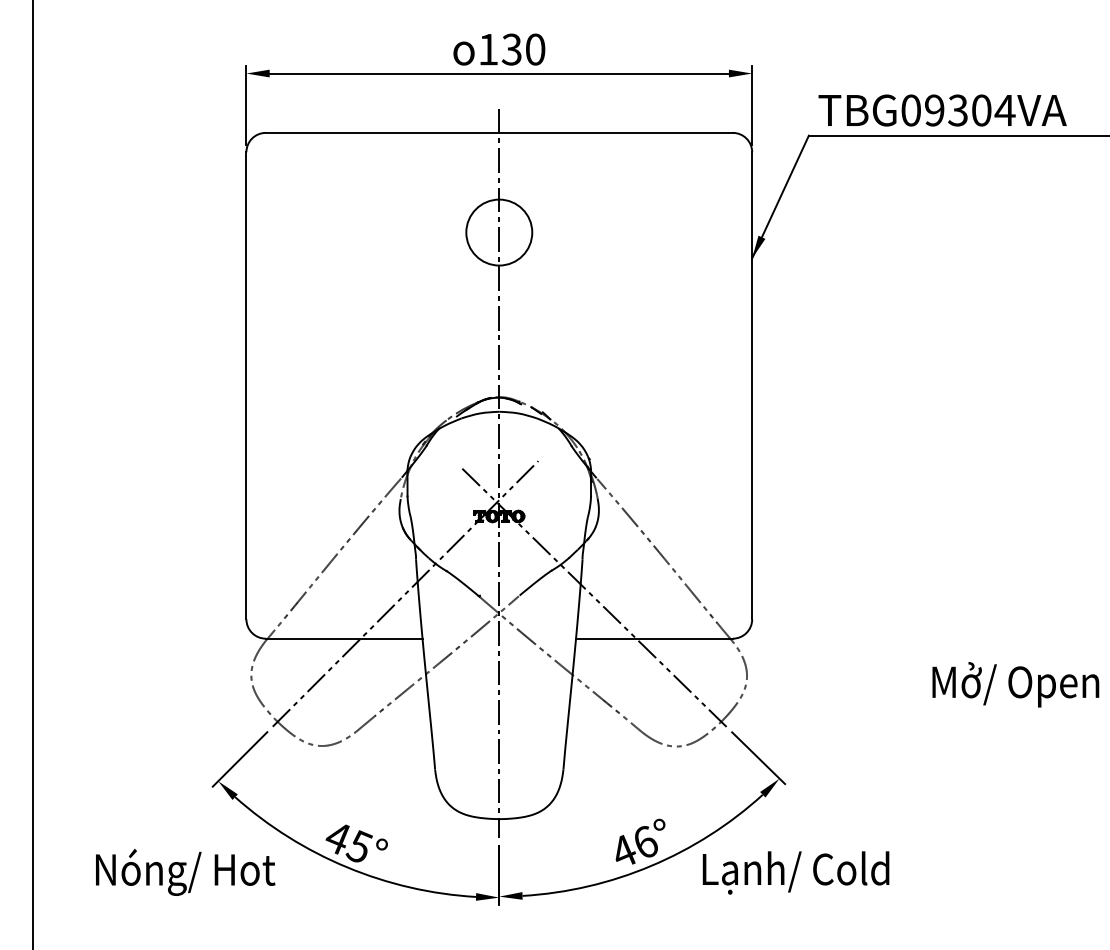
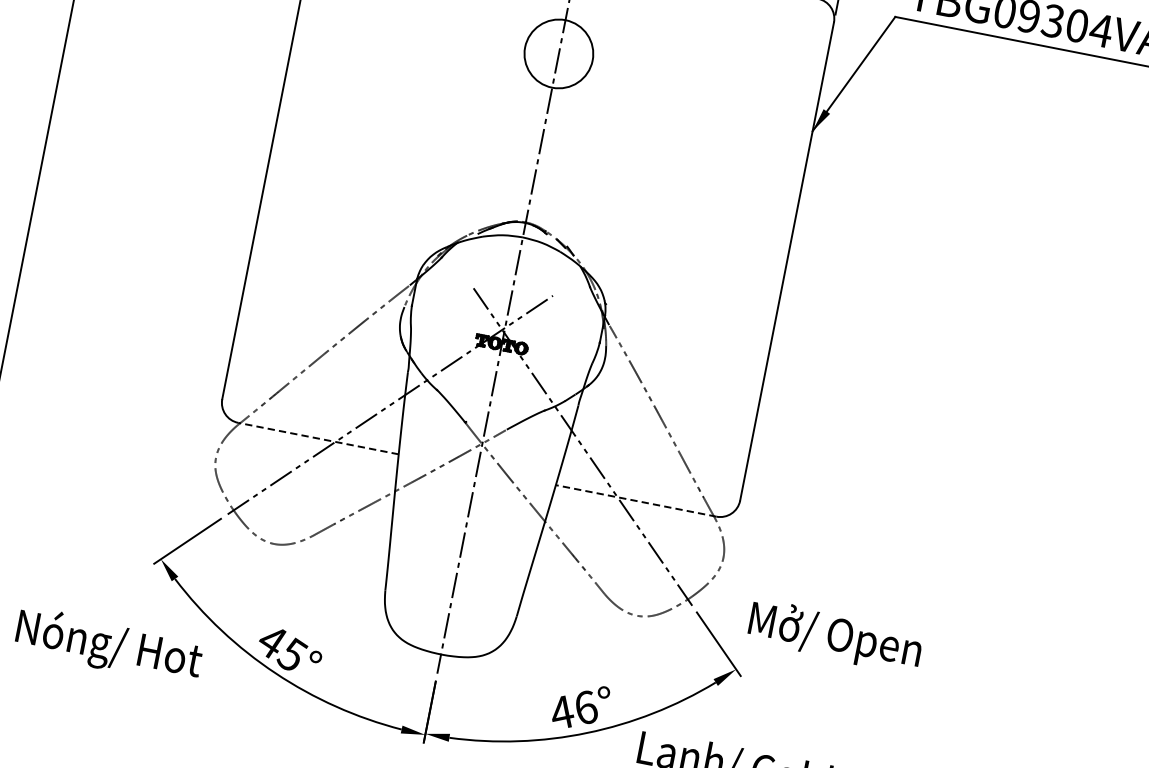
line: (343, 638) -> (317, 438), solid -> dashed
line: (653, 638) -> (635, 500), solid -> dashed
text: (1015, 684) -> (835, 636), moved

